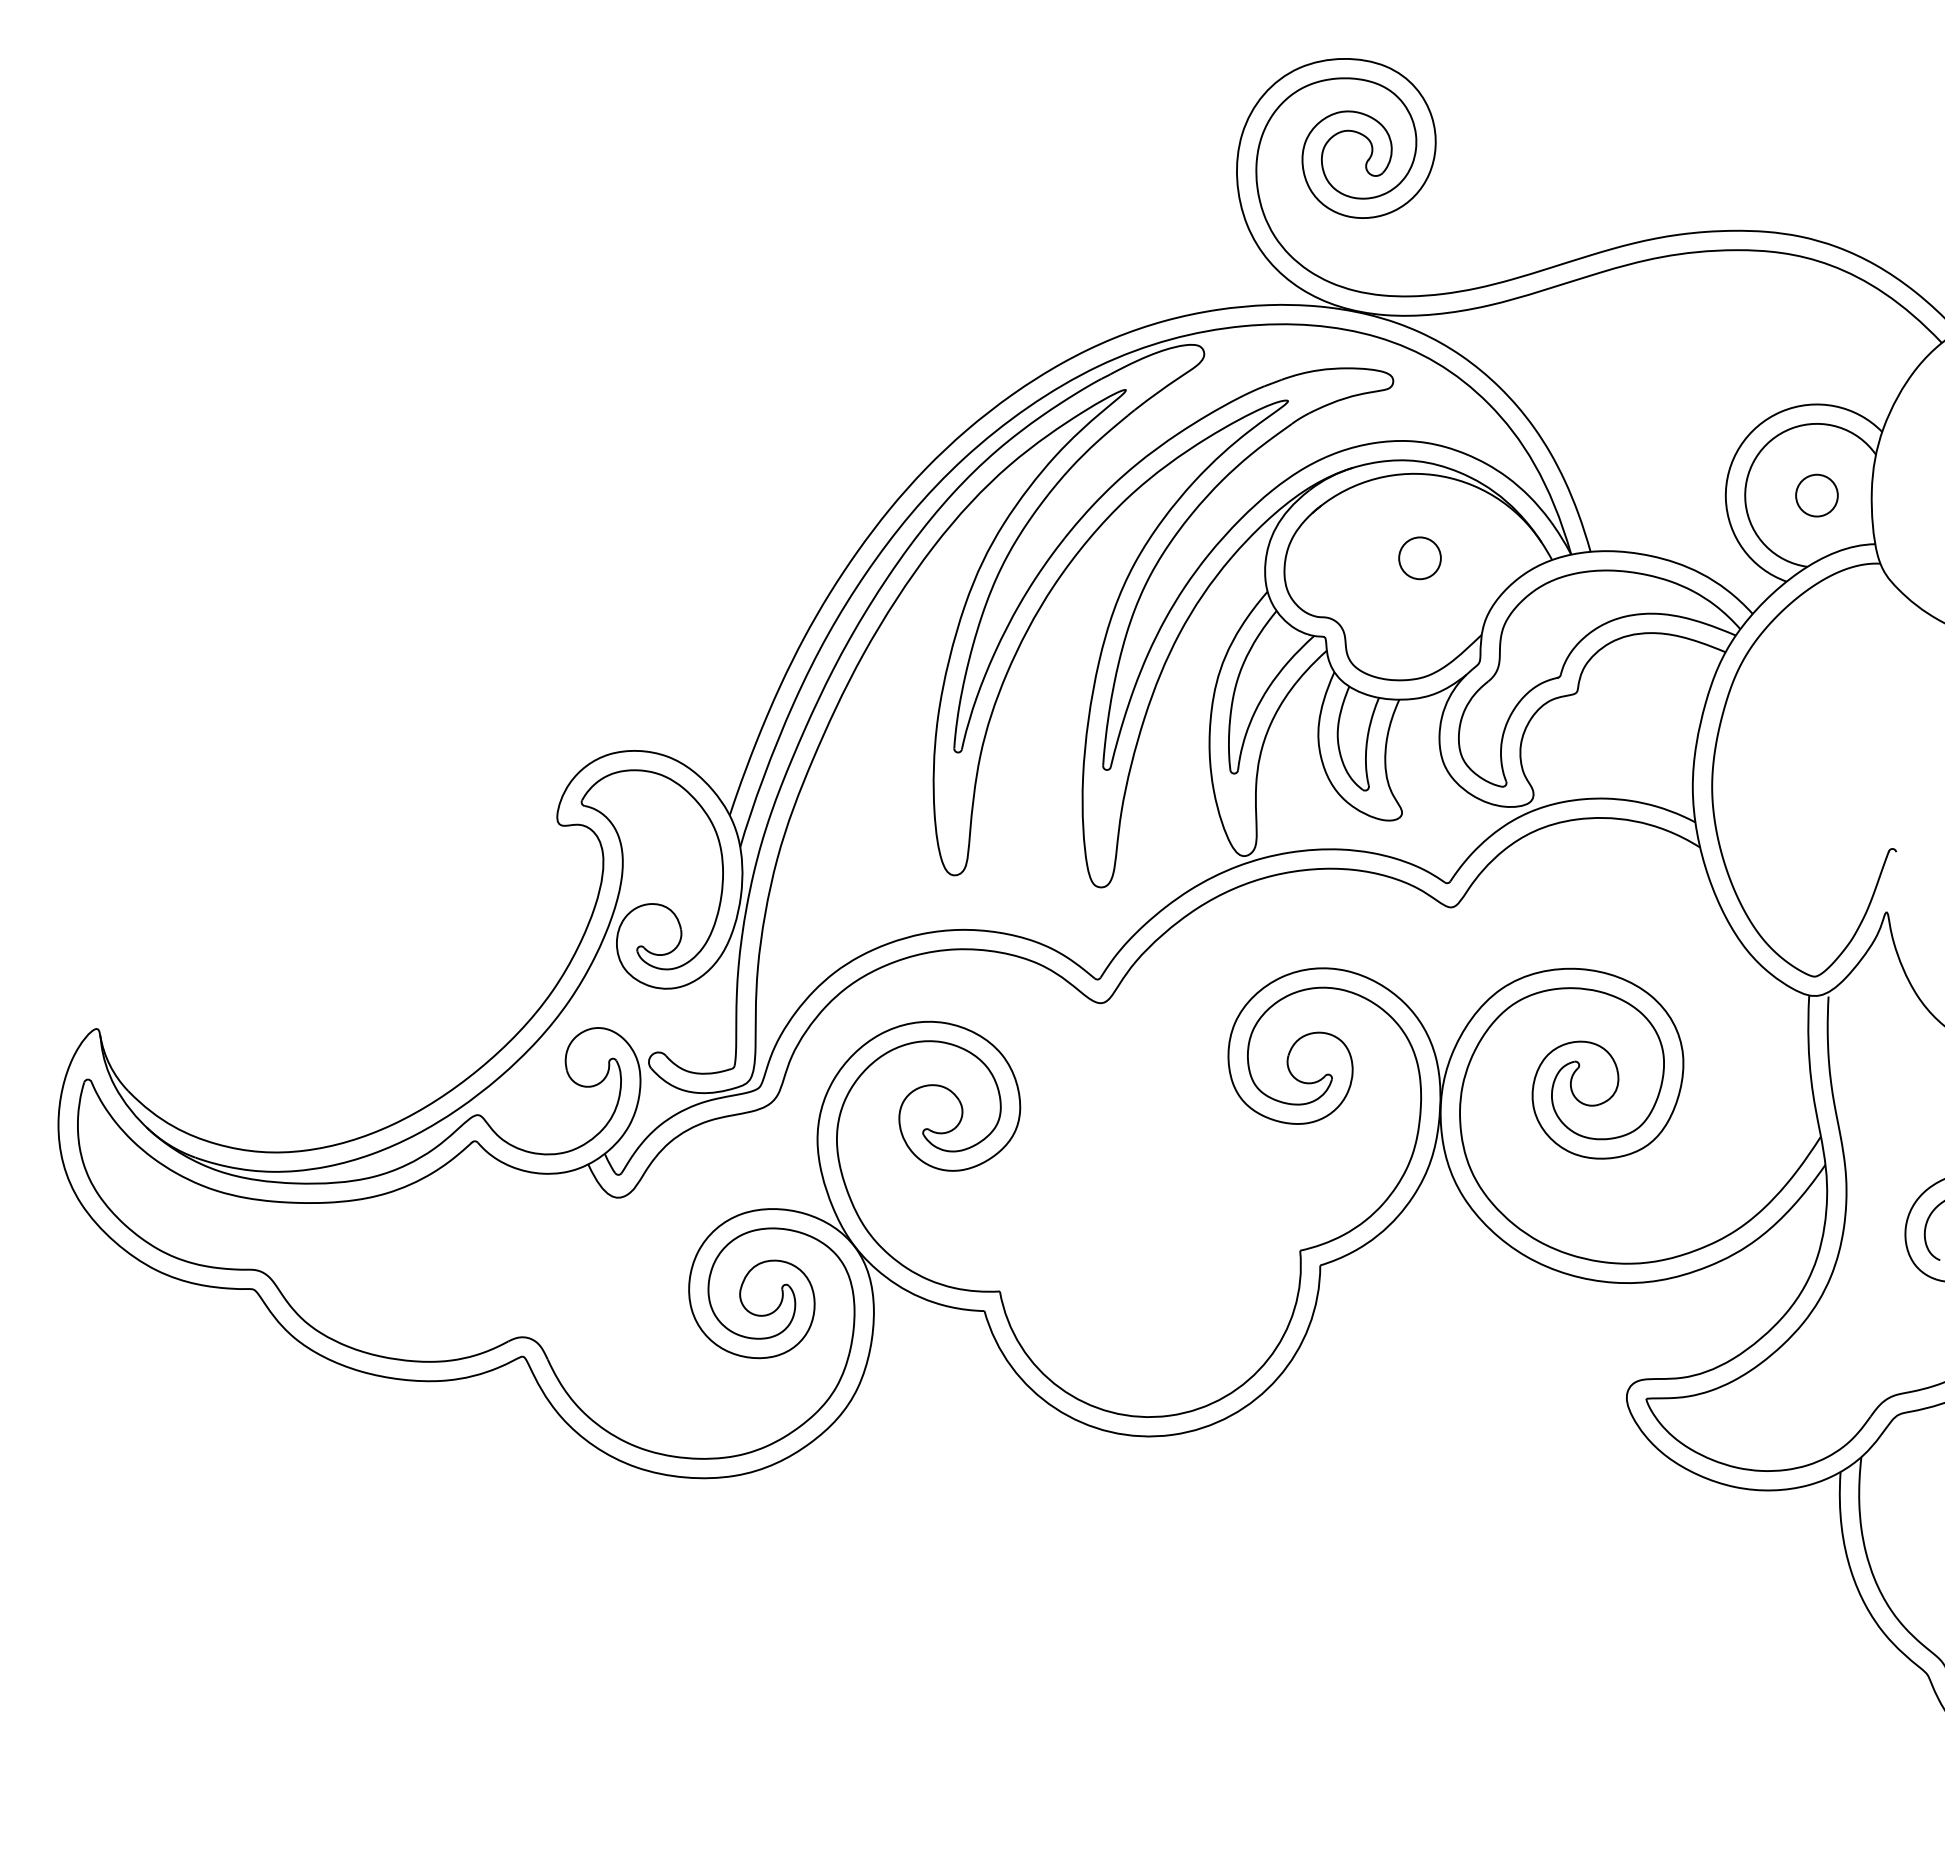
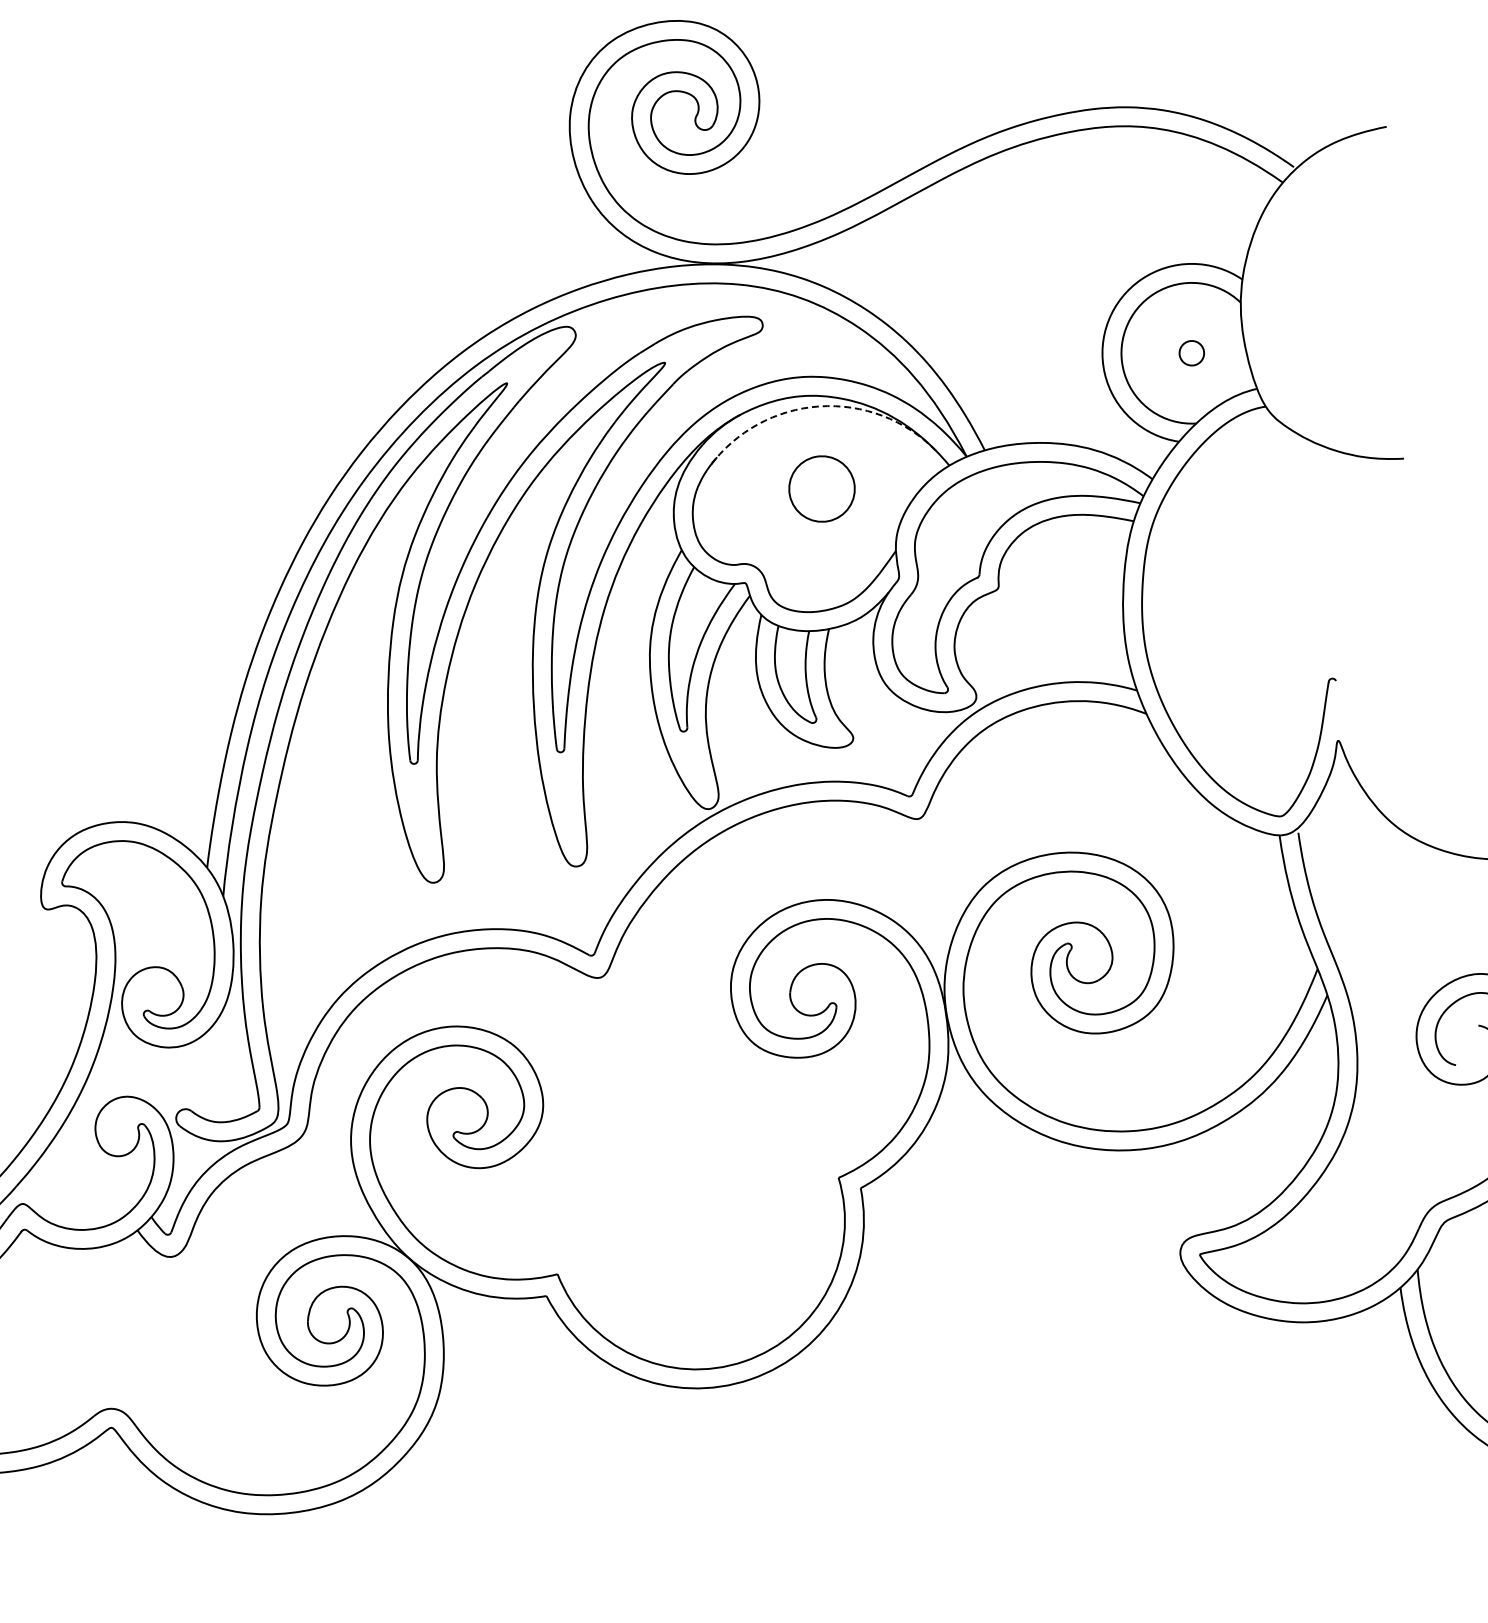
arc: (1433, 475) -> (819, 406), solid -> dashed
circle: (1816, 495) -> (1191, 353), size x0.6
circle: (1419, 558) -> (821, 489), size x1.6

